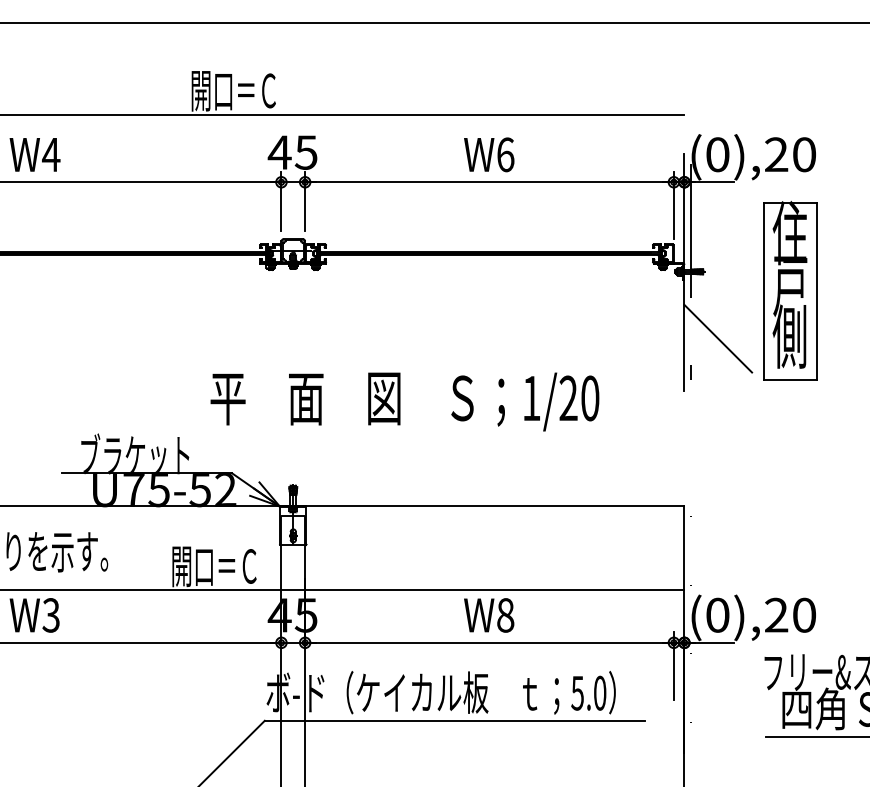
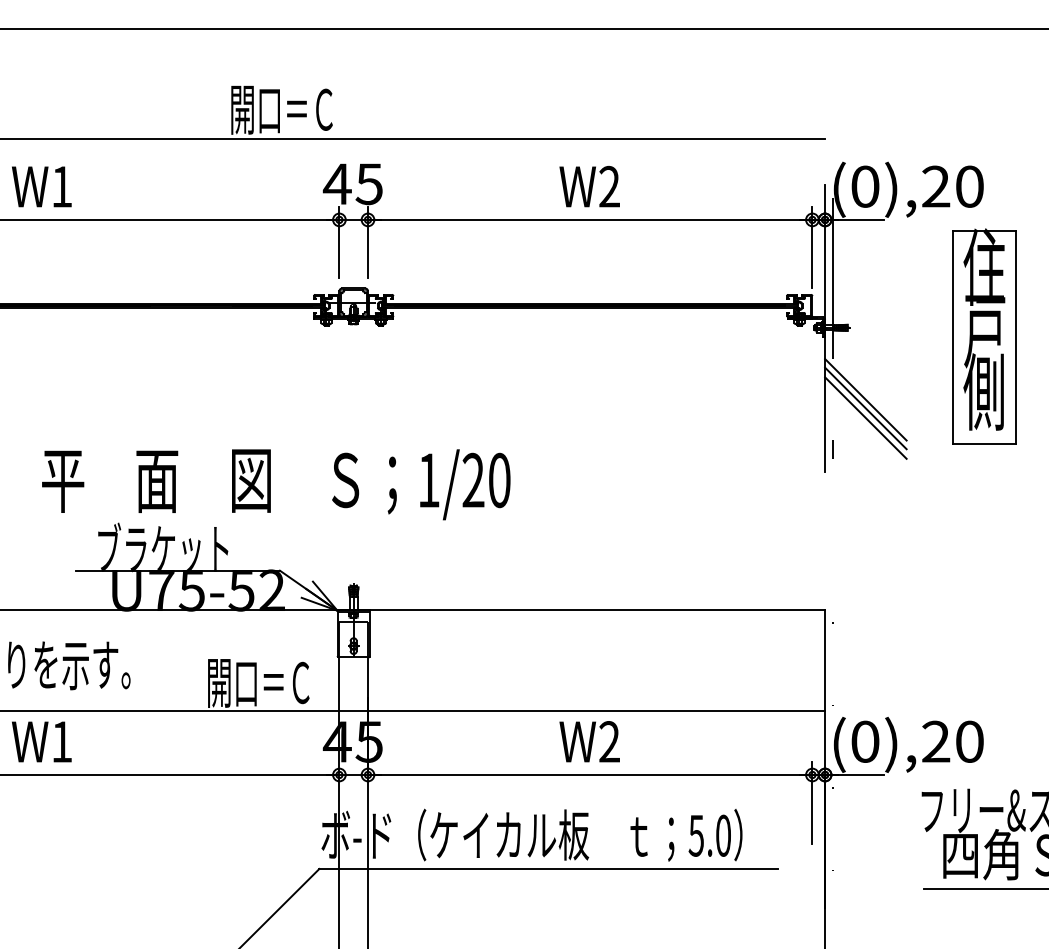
text: (50, 154) -> (61, 186), W4 -> W1
text: (505, 154) -> (609, 186), W6 -> W2
part: (790, 290) -> (984, 336), moved
line: (717, 331) -> (865, 399), added
line: (717, 346) -> (865, 417), added
text: (405, 401) -> (276, 484), moved
text: (50, 615) -> (61, 741), W3 -> W1
text: (505, 615) -> (609, 741), W8 -> W2

